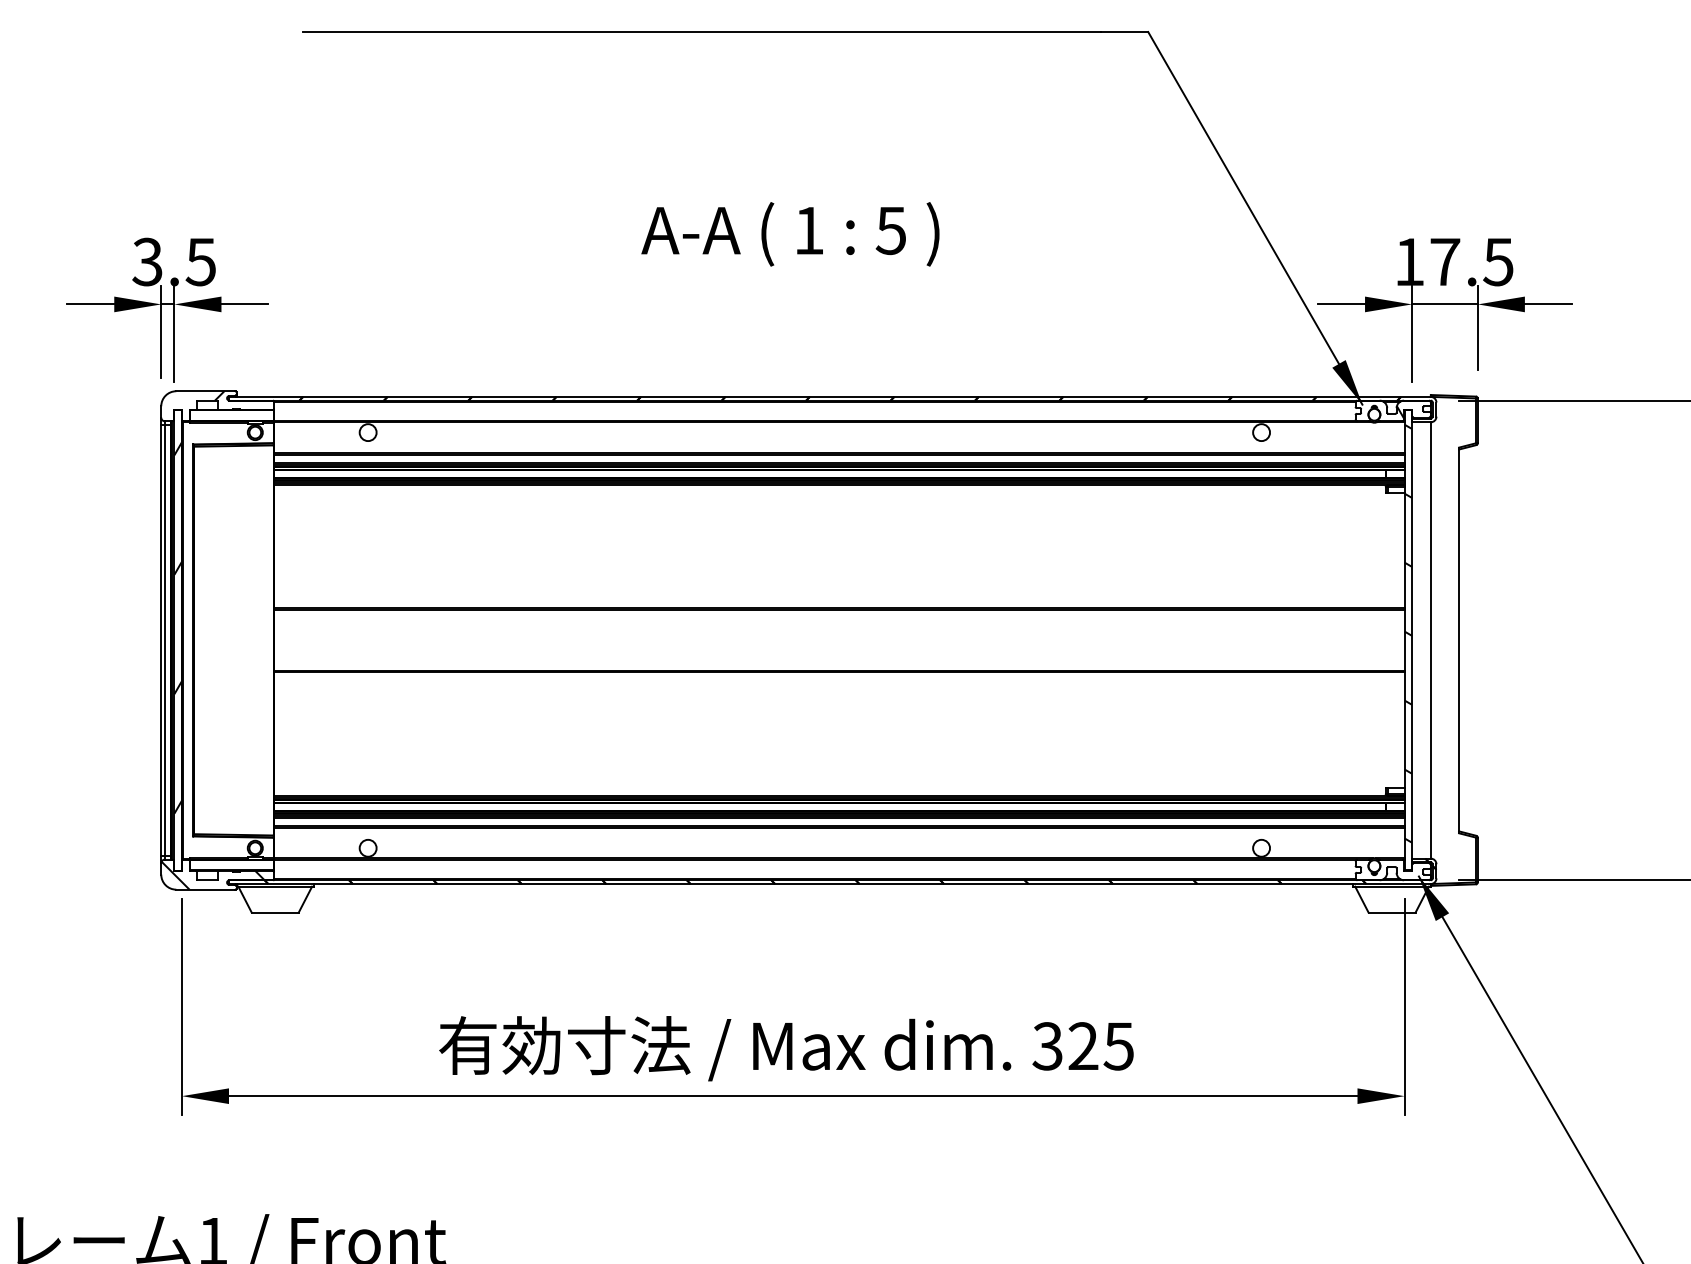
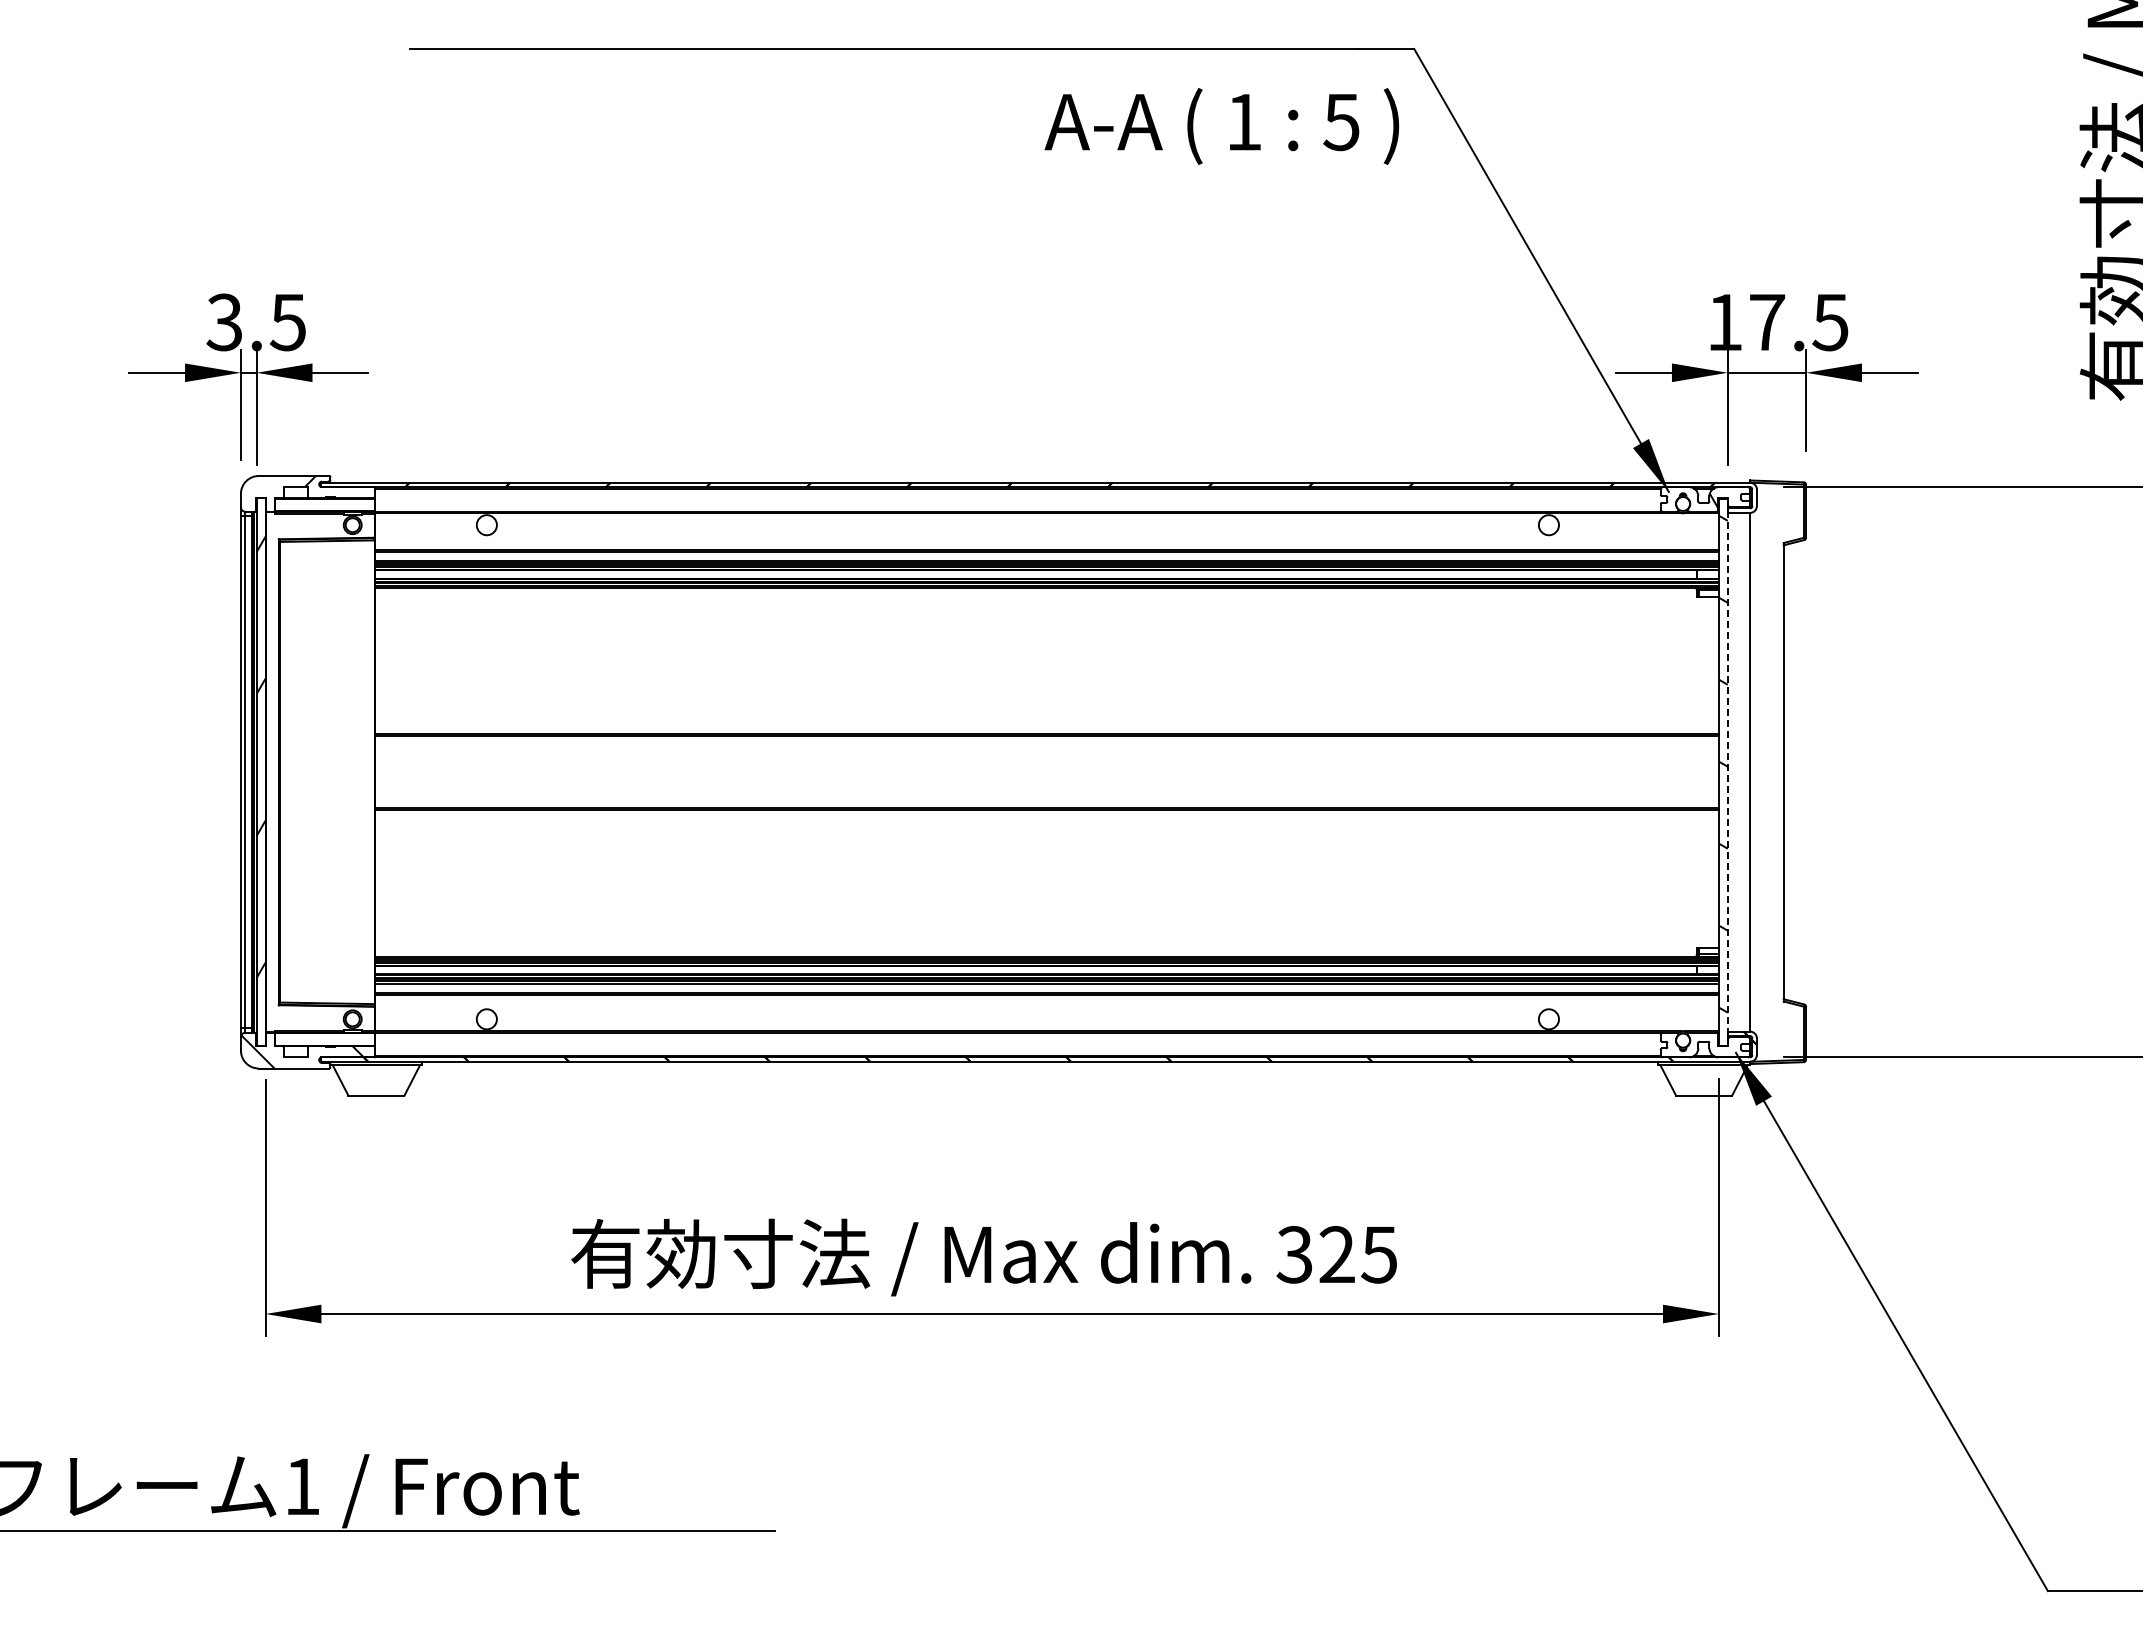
text: (790, 234) -> (1221, 126), moved
line: (1411, 639) -> (1727, 771), solid -> dashed

